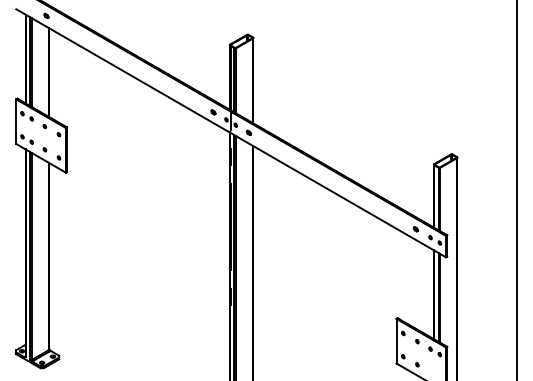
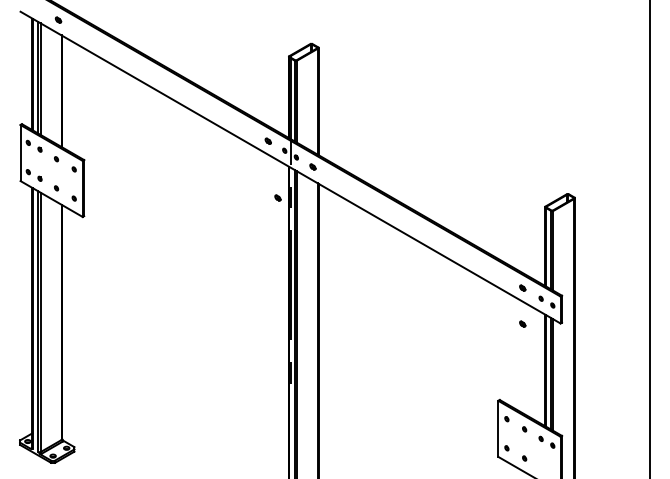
part: (220, 157) -> (277, 197), added
part: (415, 257) -> (522, 323), added

